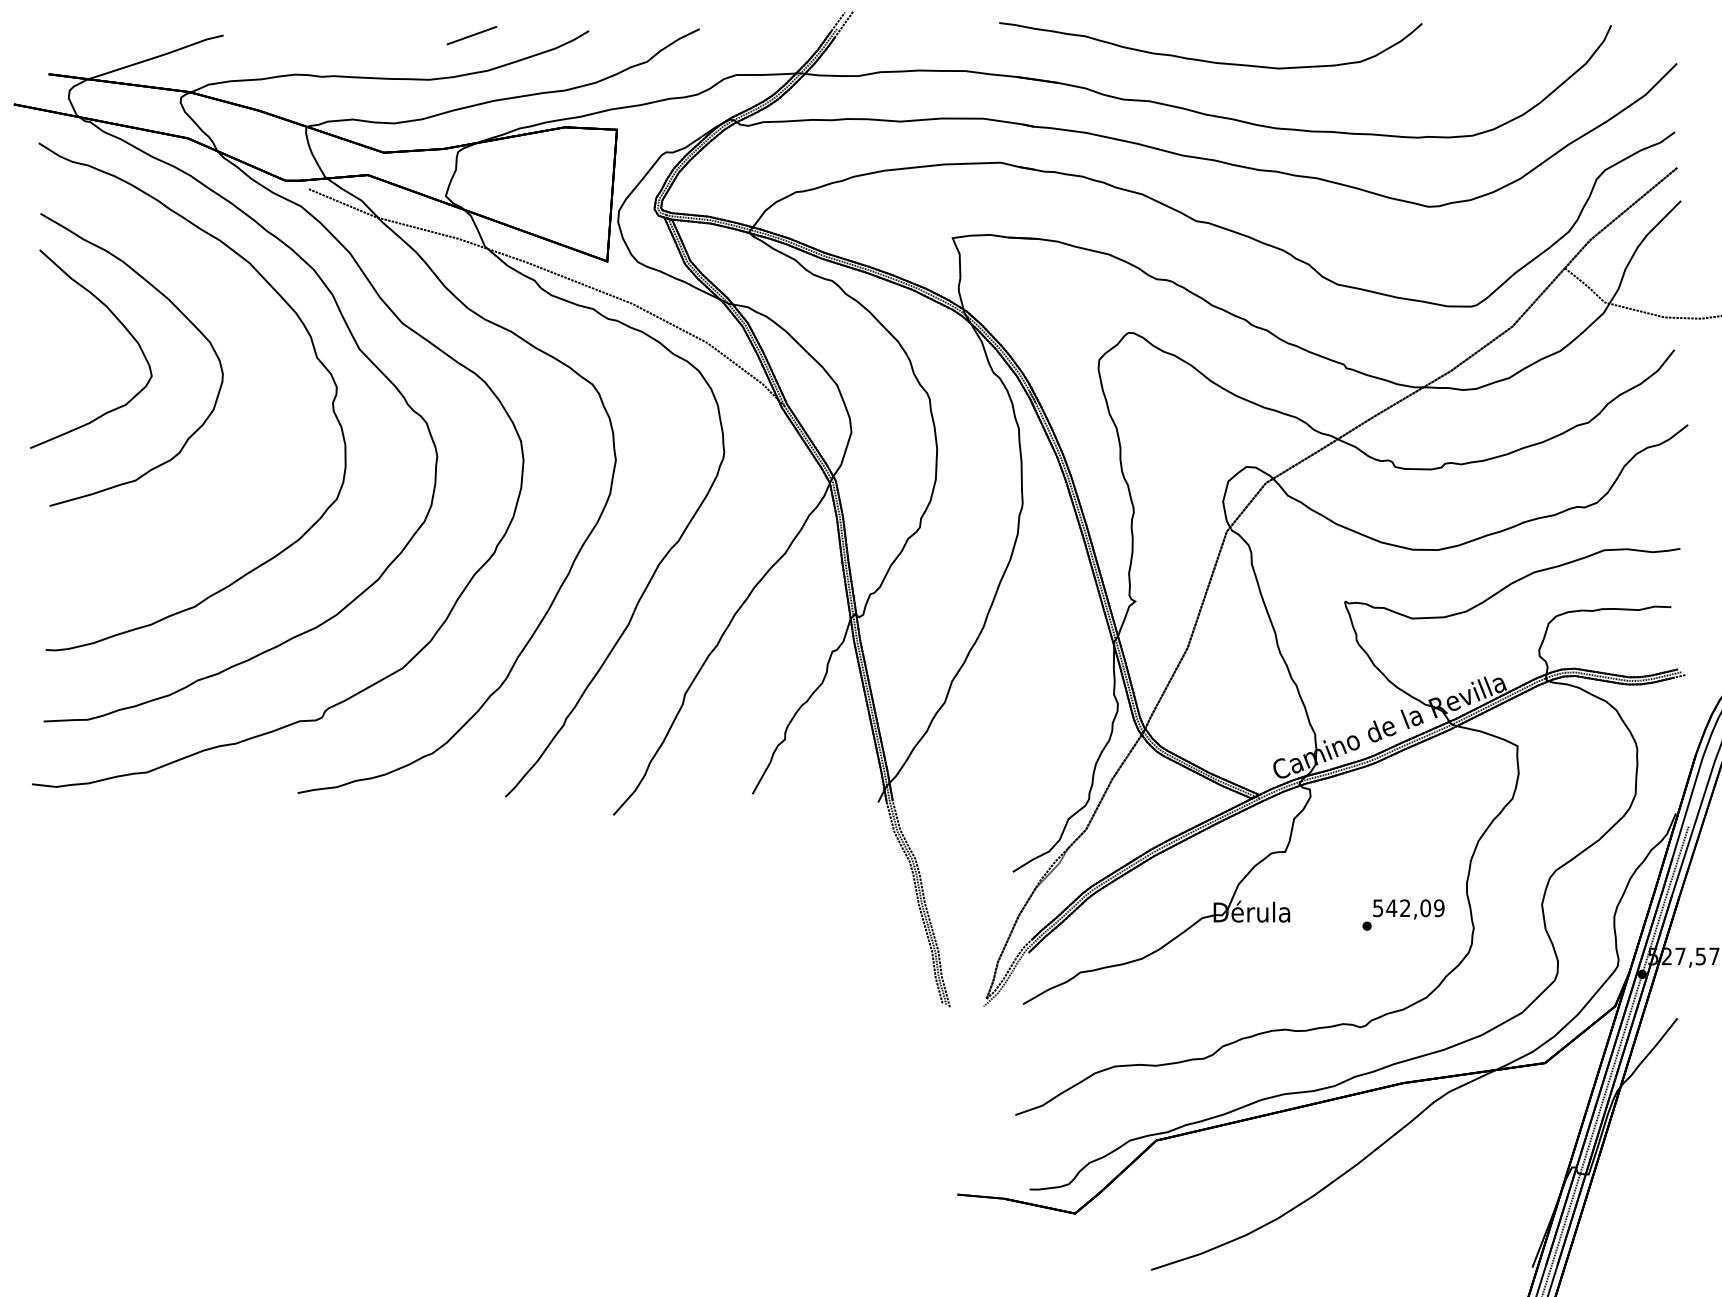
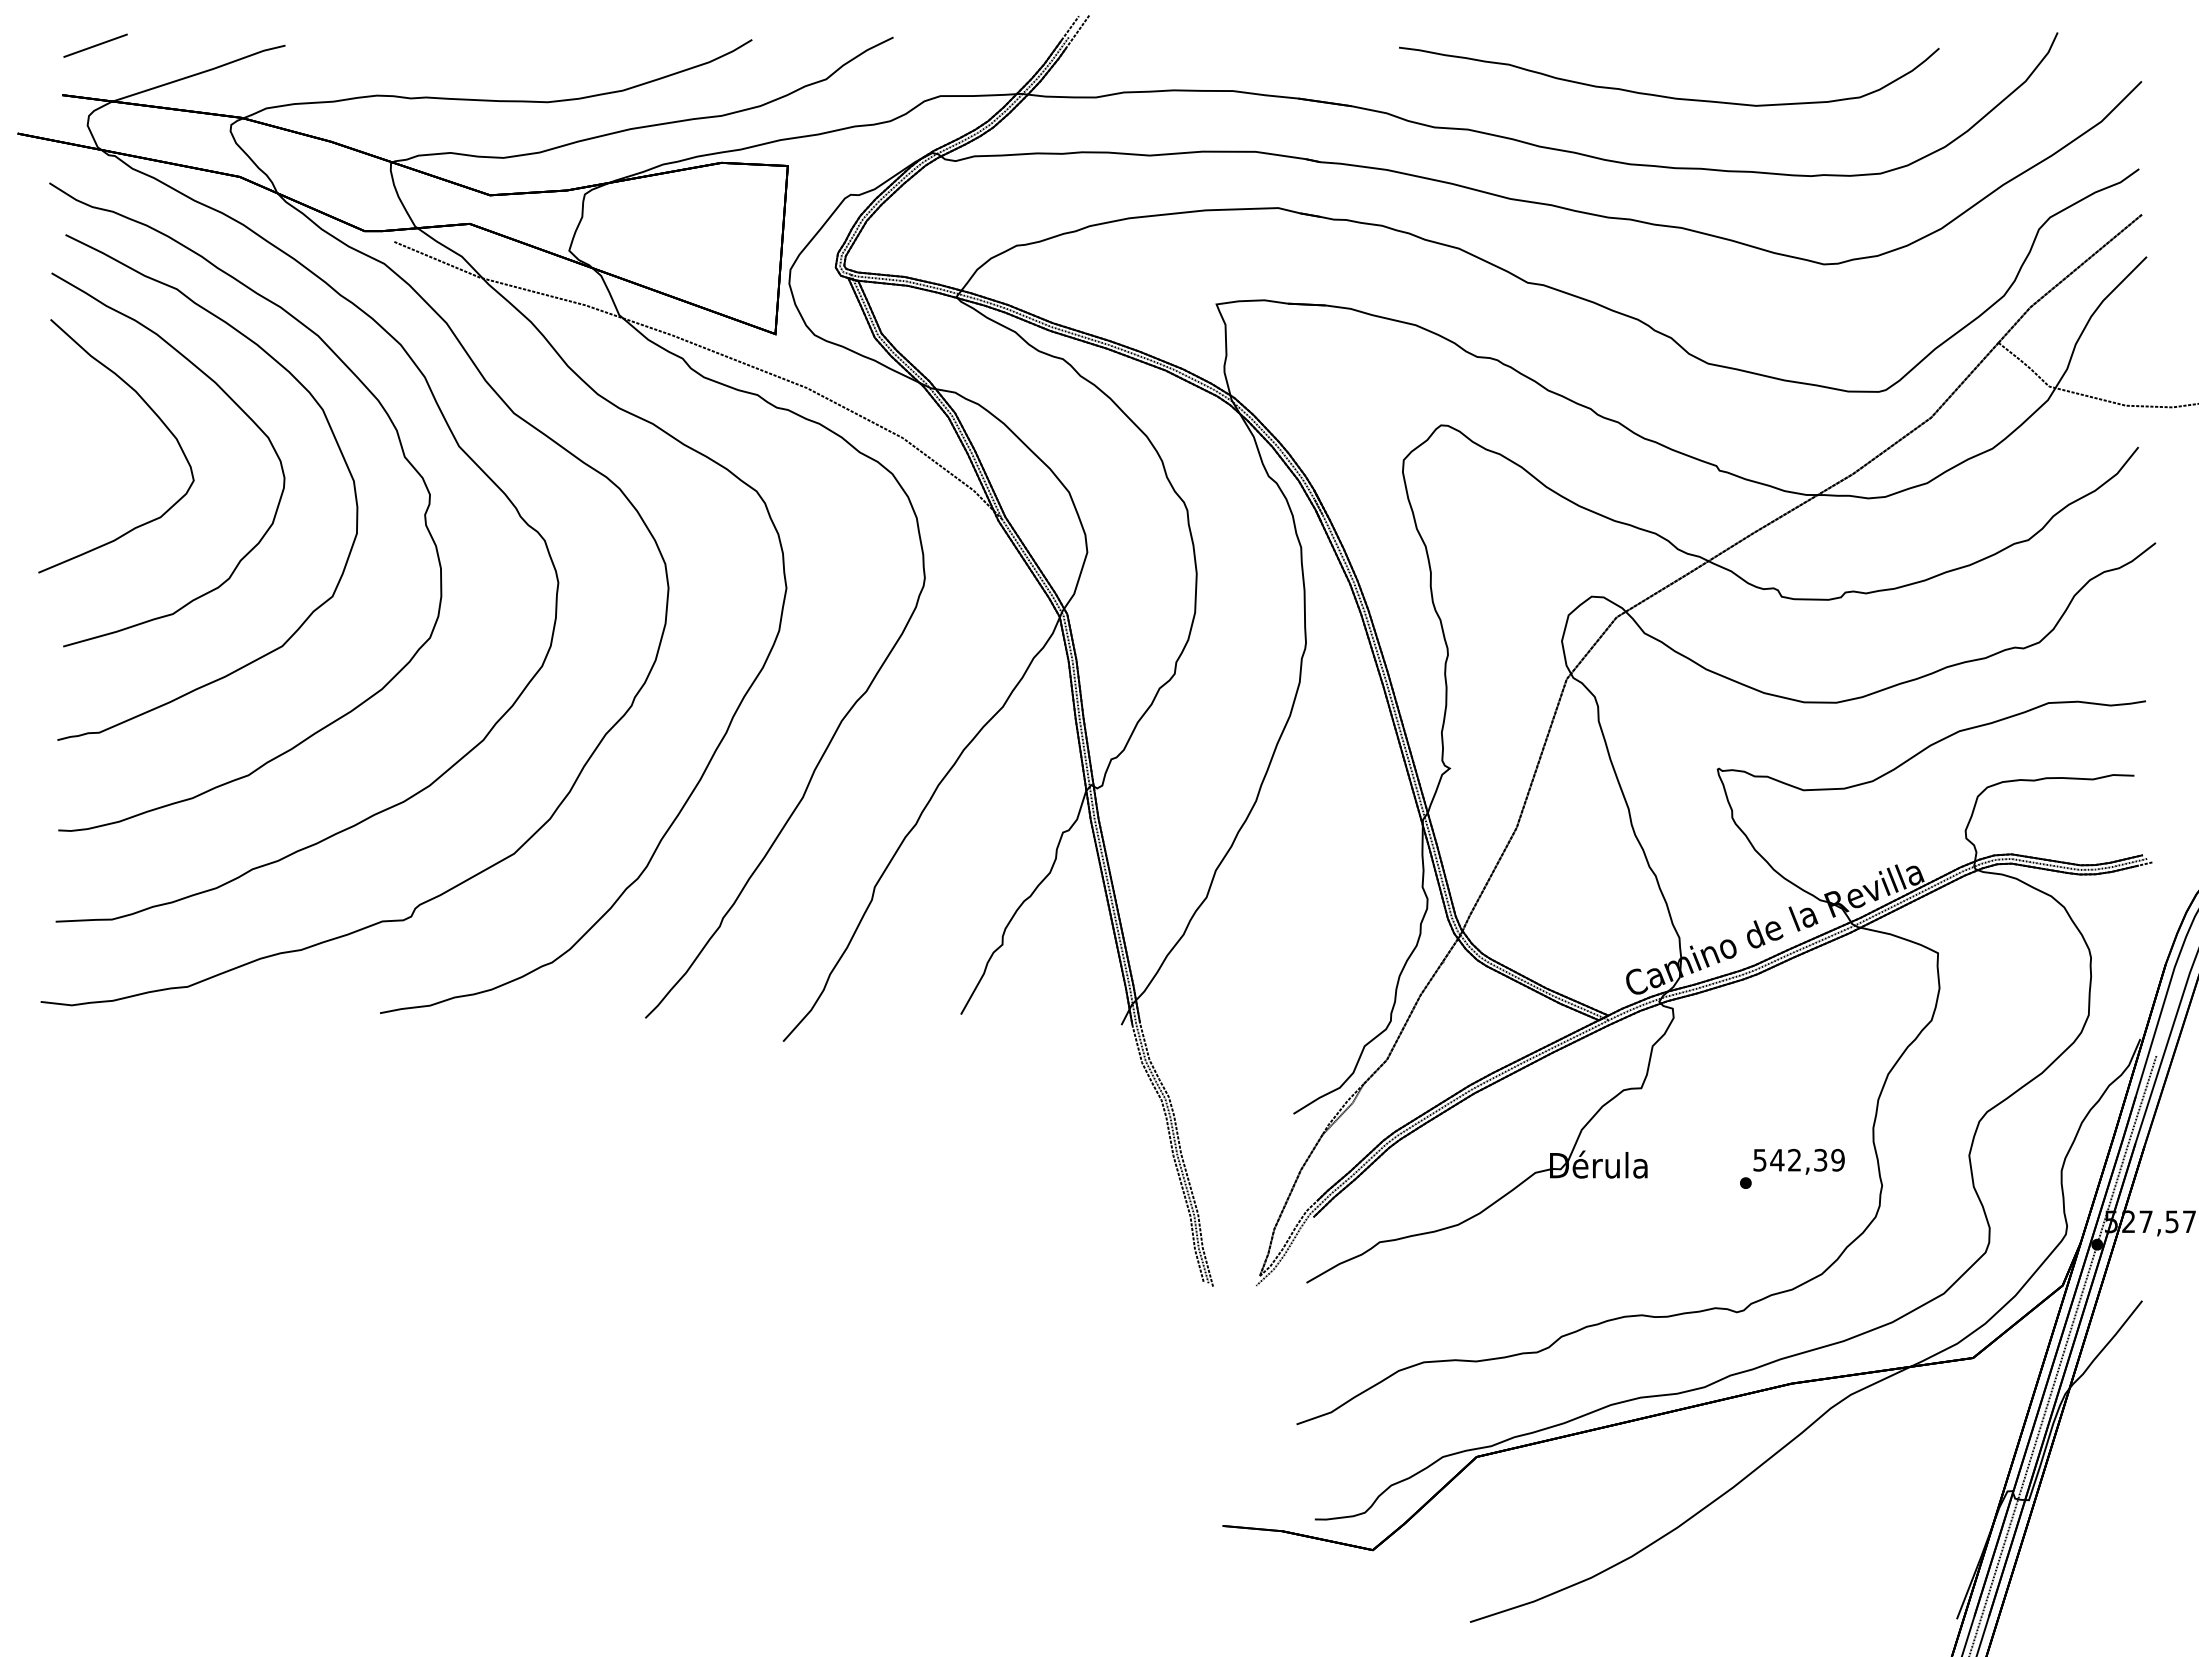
line: (471, 35) -> (95, 45), moved
curve: (1207, 60) -> (1664, 95), moved
curve: (261, 342) -> (333, 437), added
text: (1425, 907) -> (1820, 1159), 542,09 -> 542,39

